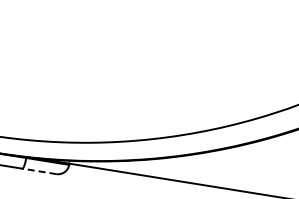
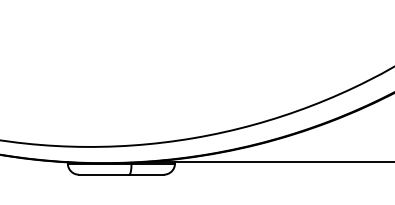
line: (39, 171) -> (146, 174), dashed -> solid

